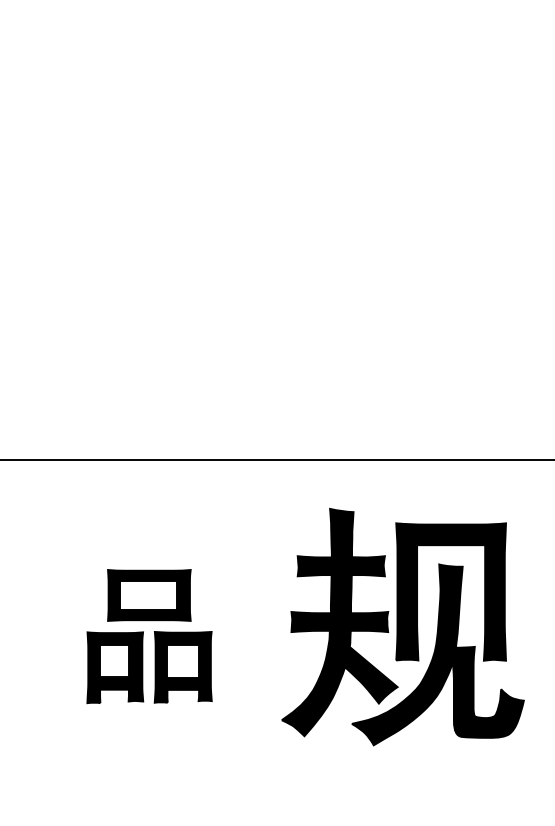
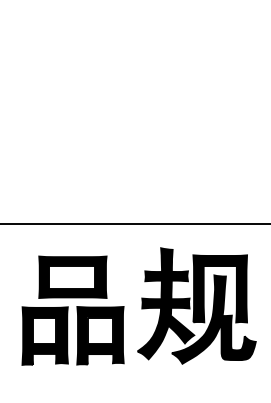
part: (148, 636) -> (72, 310), size x1.67

